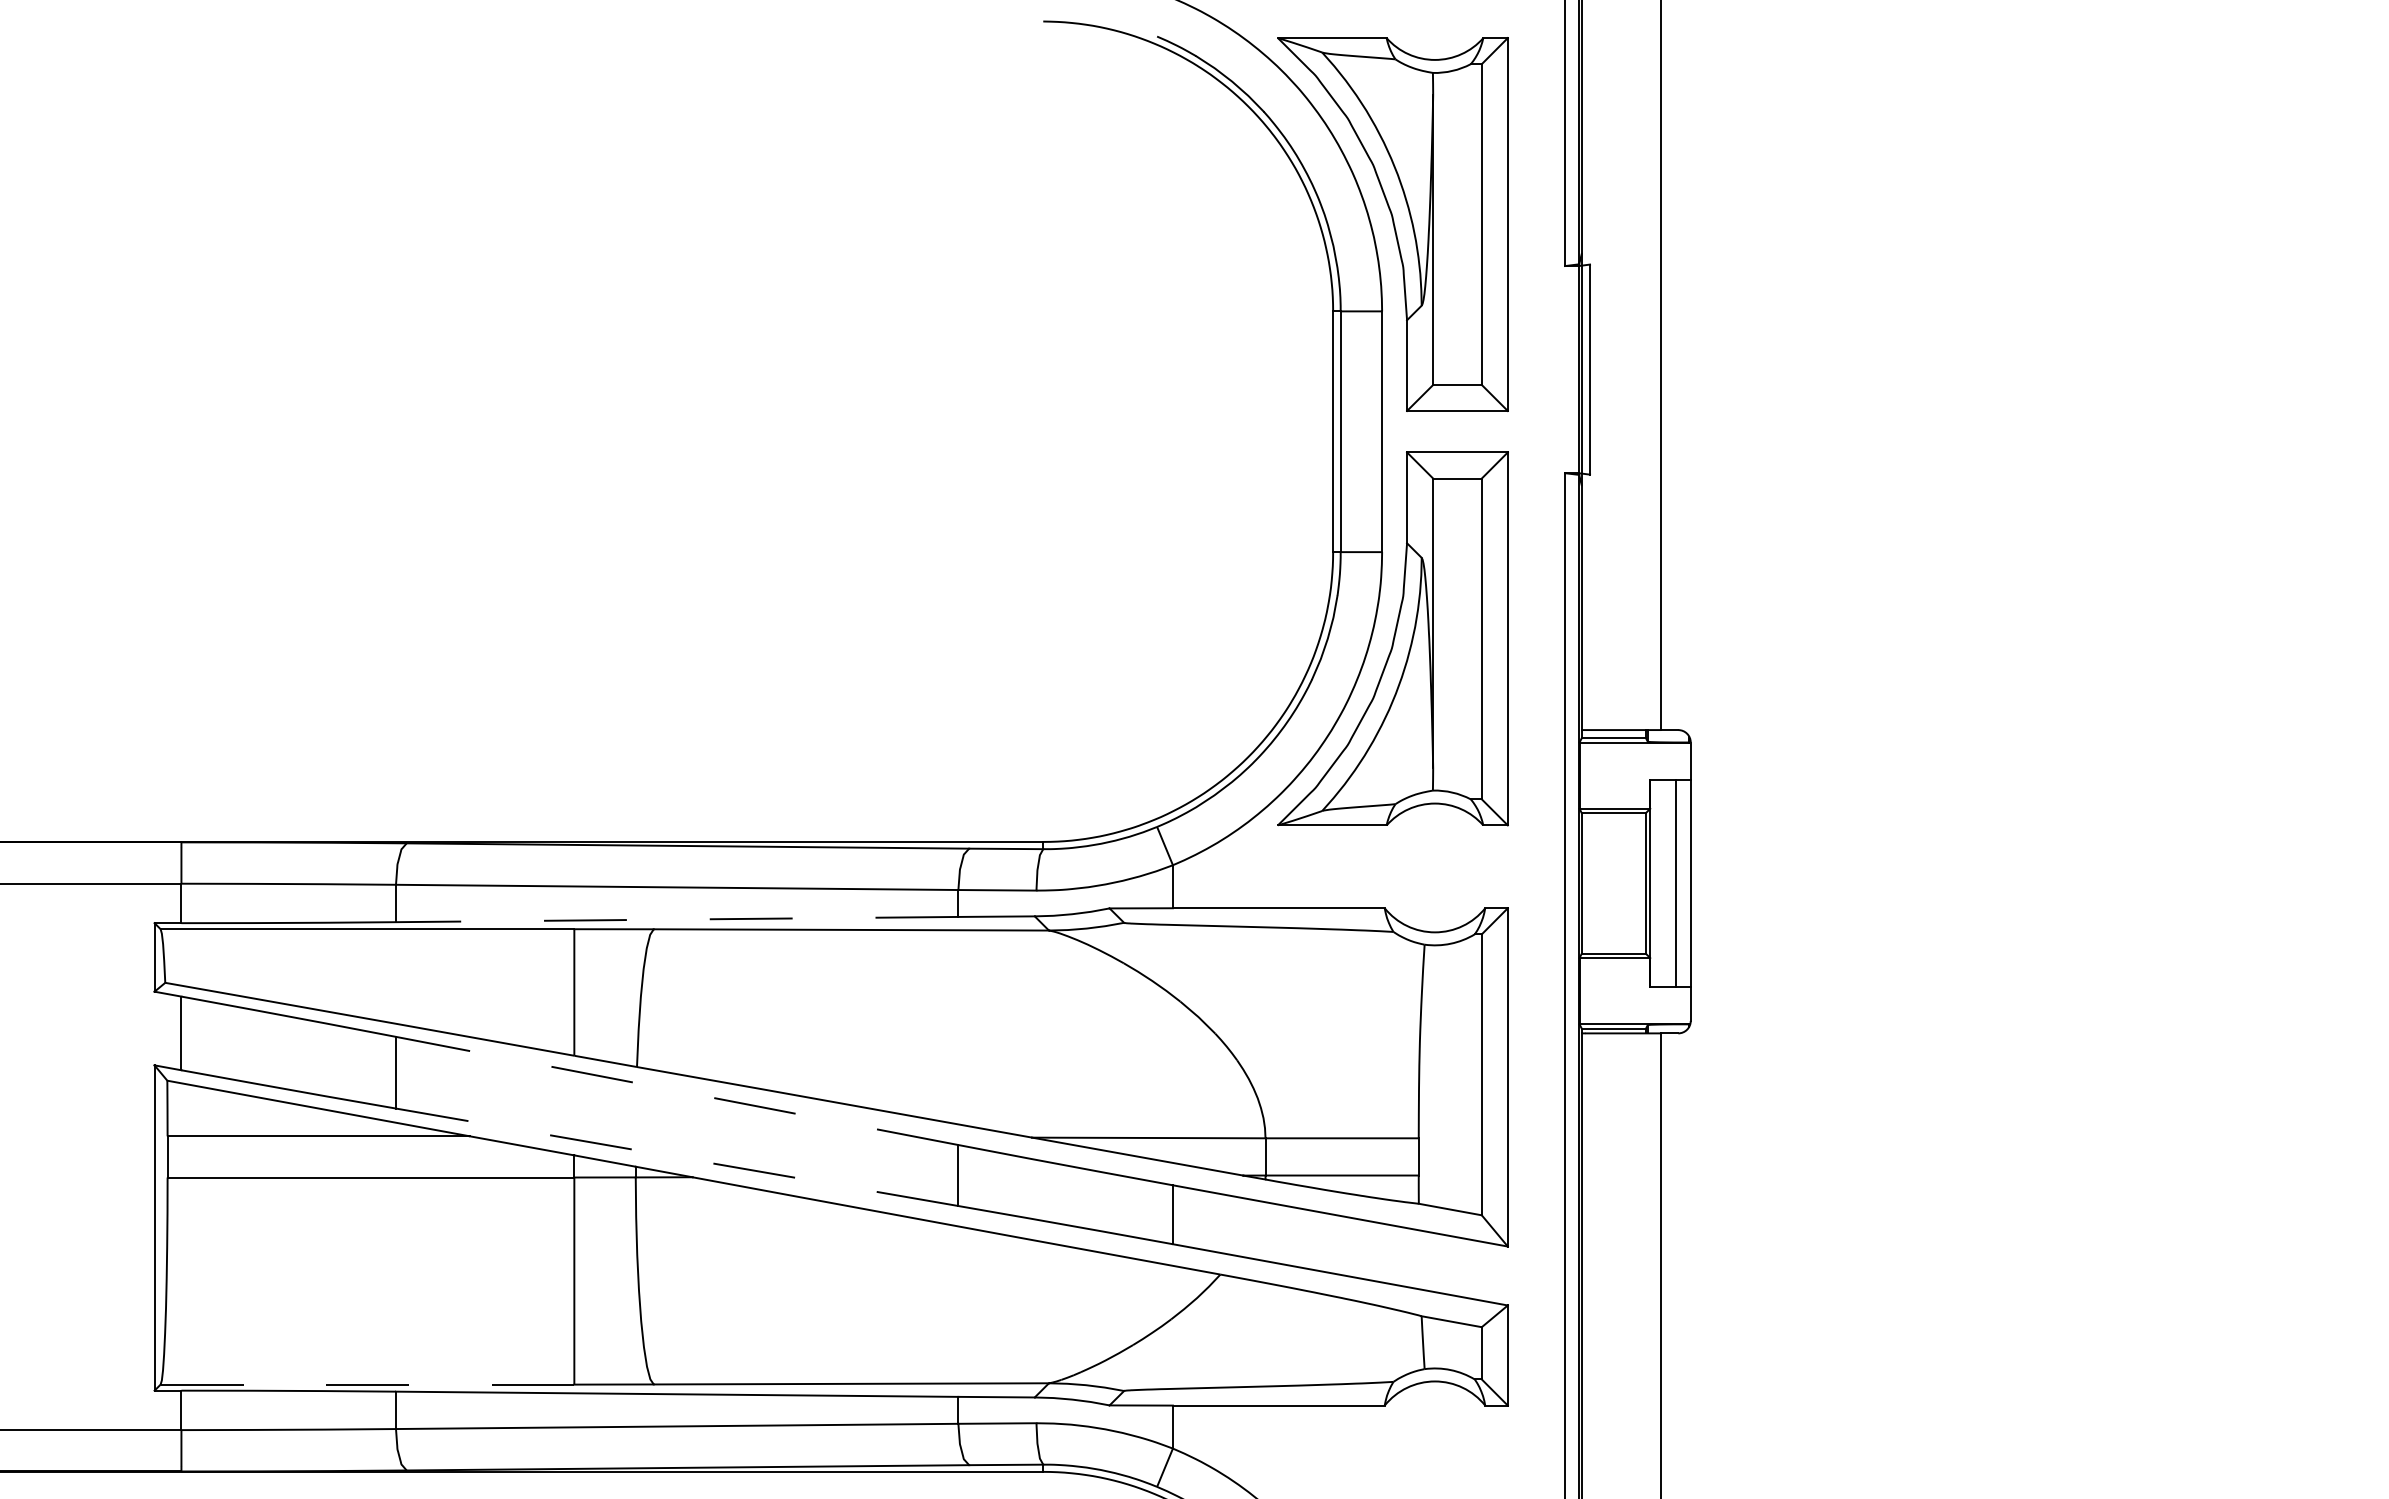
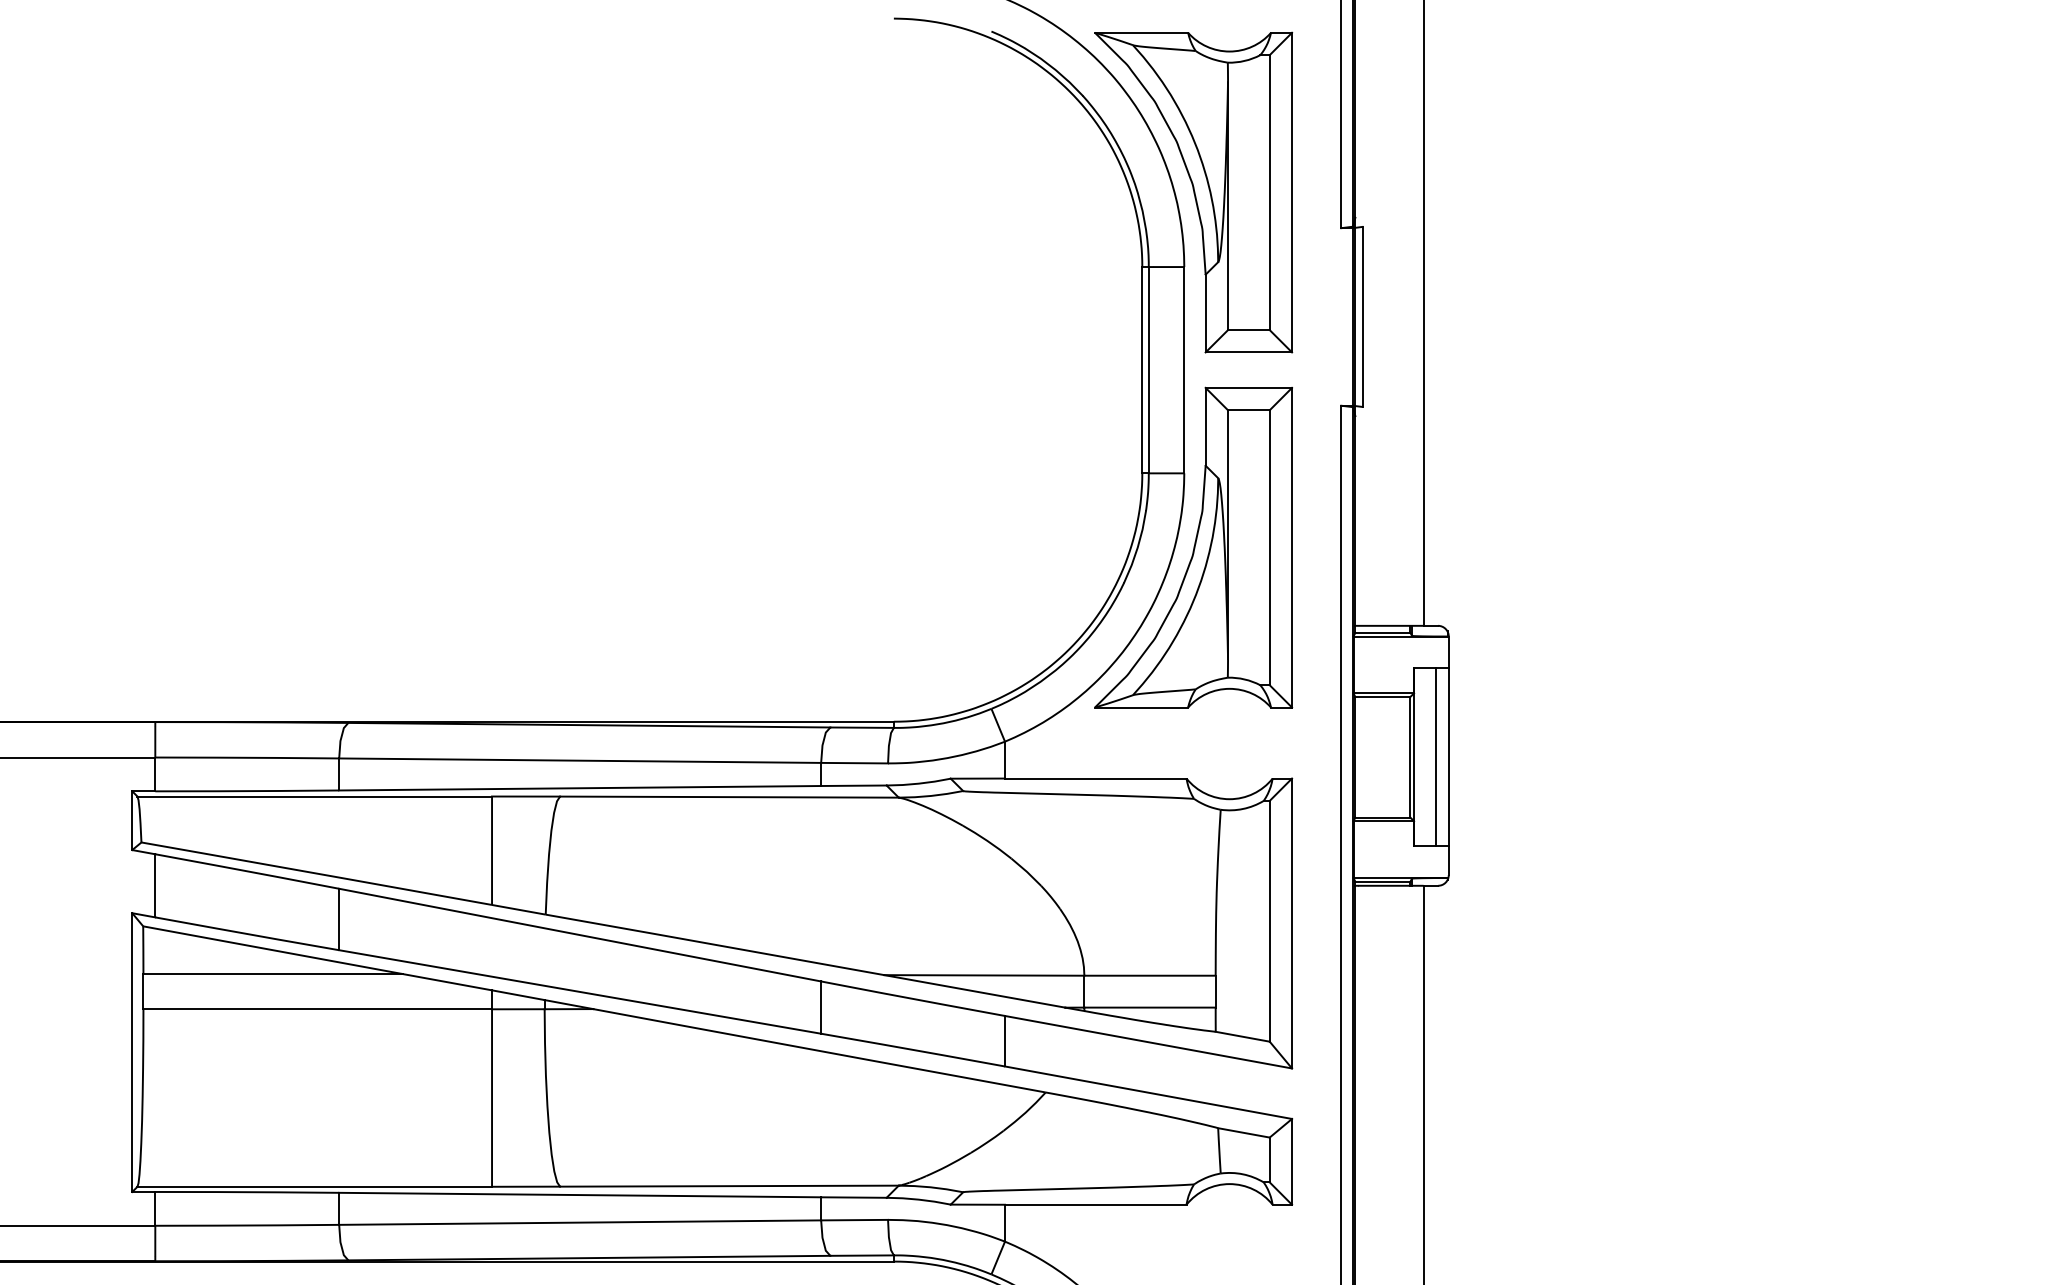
line: (676, 919) -> (579, 788), dashed -> solid
line: (676, 1090) -> (579, 934), dashed -> solid
line: (676, 1157) -> (579, 992), dashed -> solid
line: (367, 1384) -> (314, 1186), dashed -> solid

